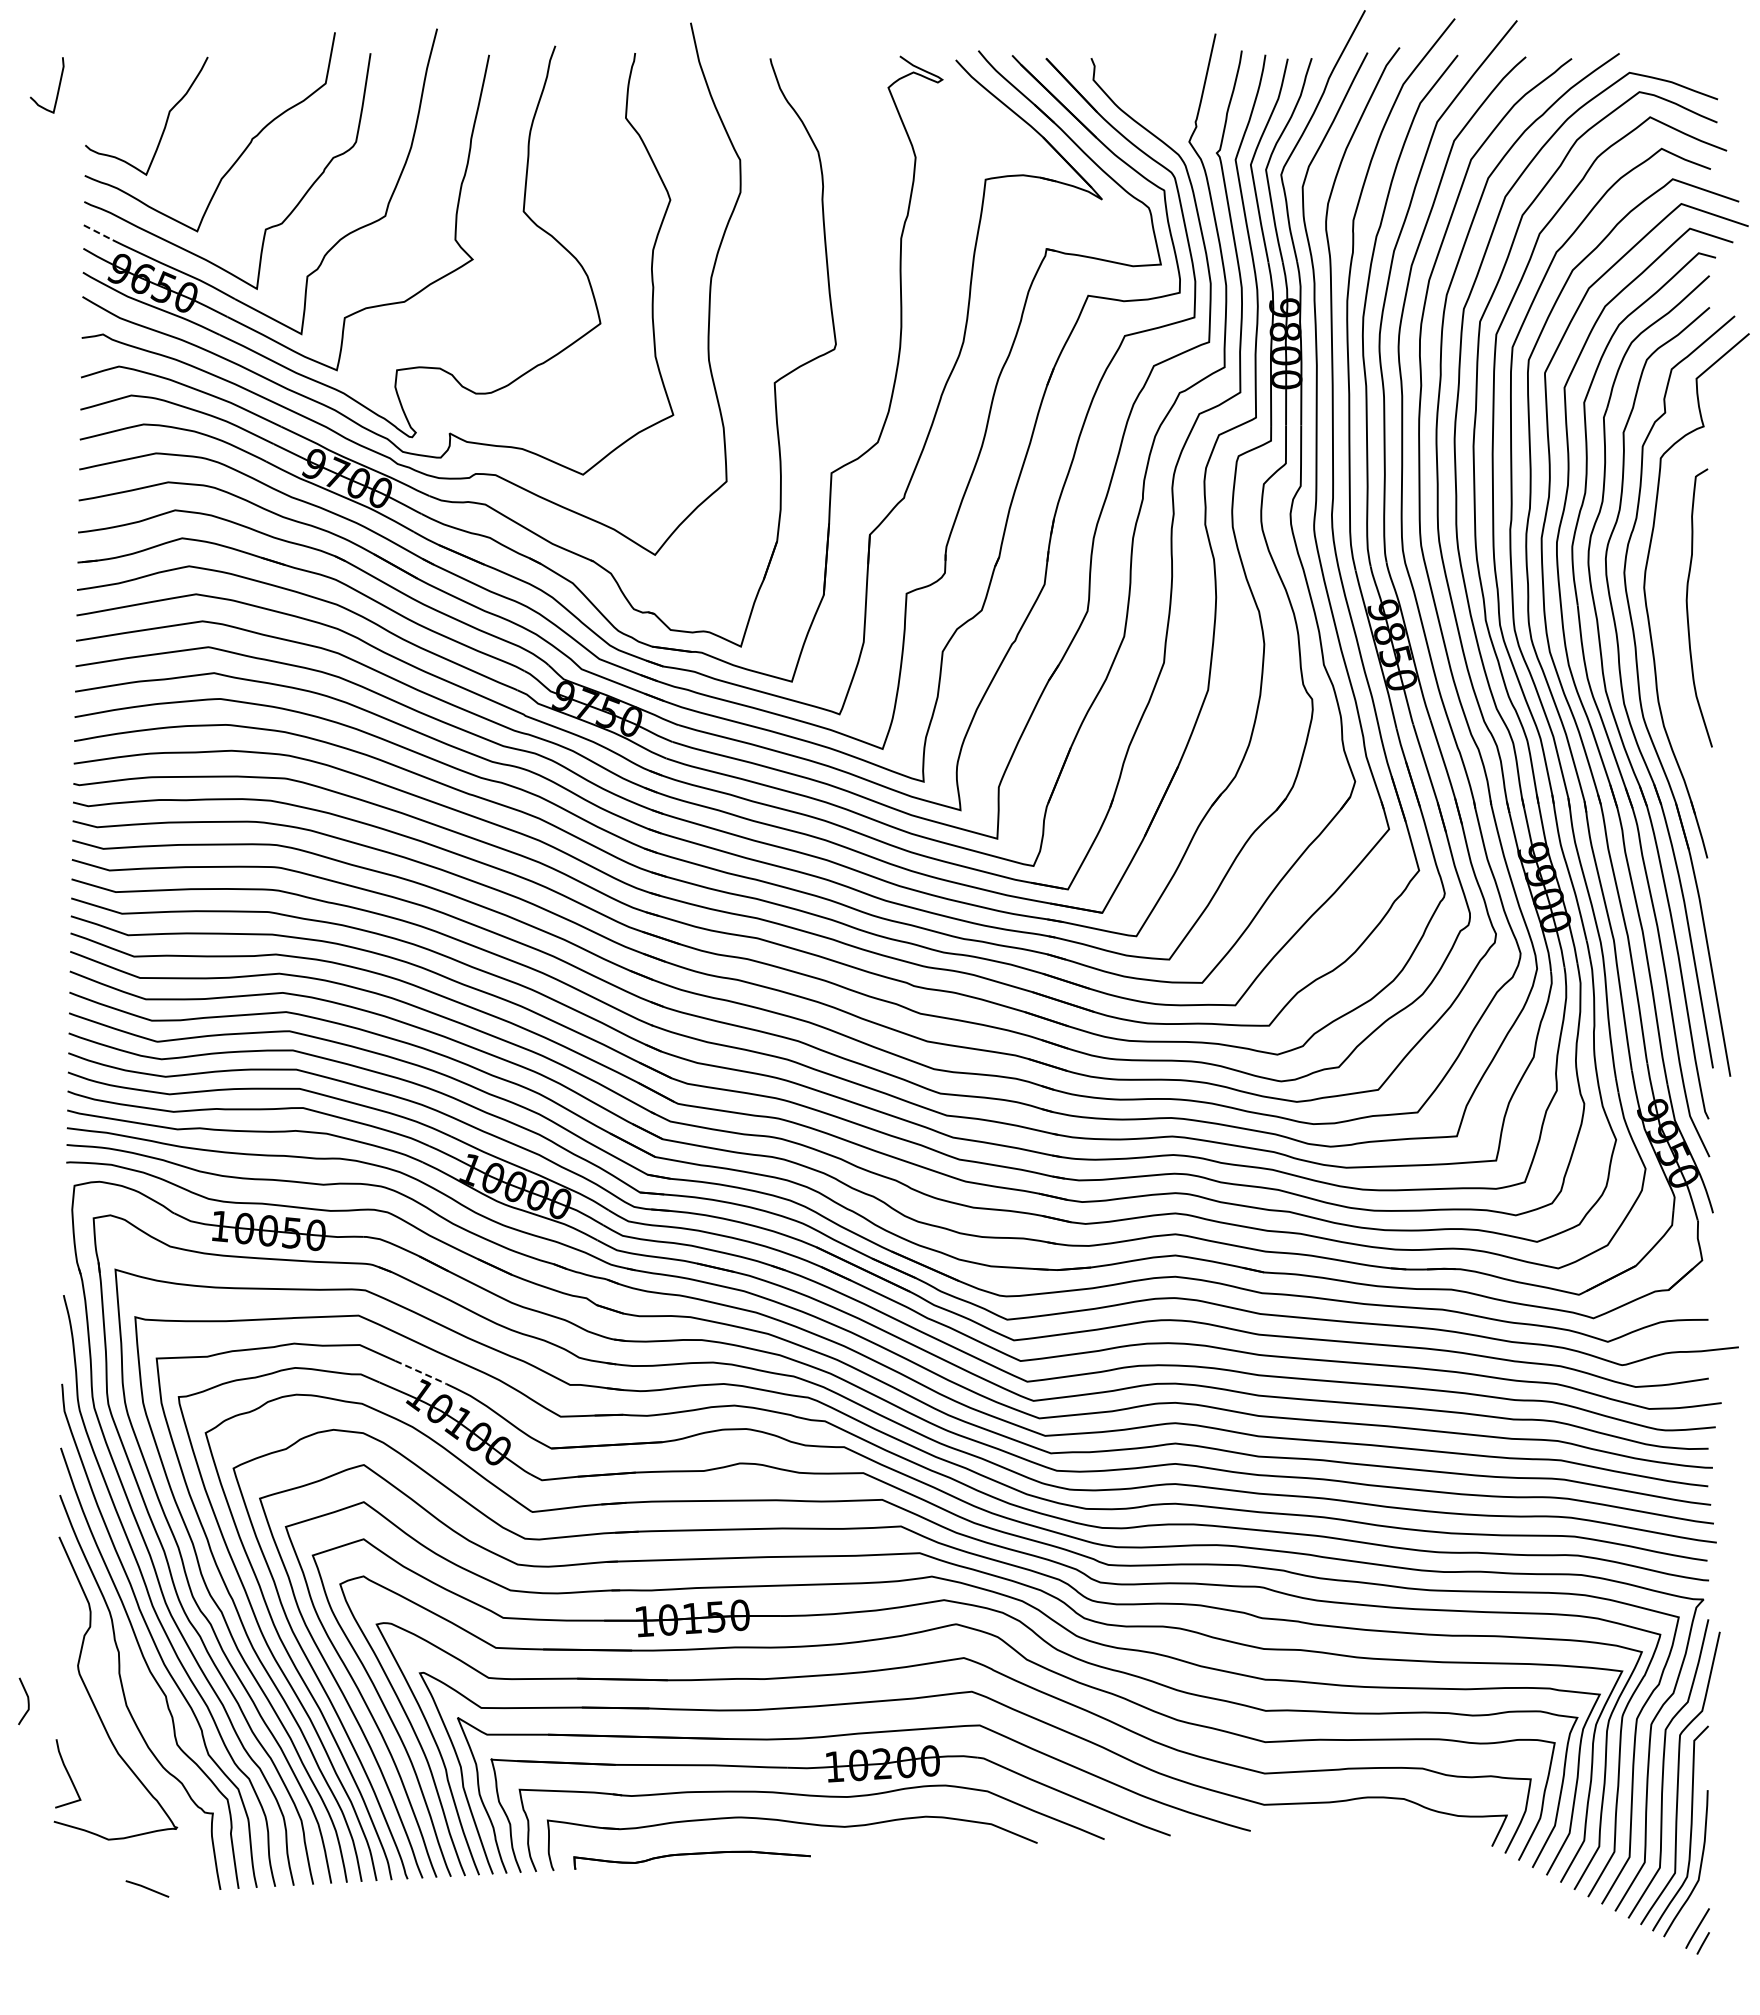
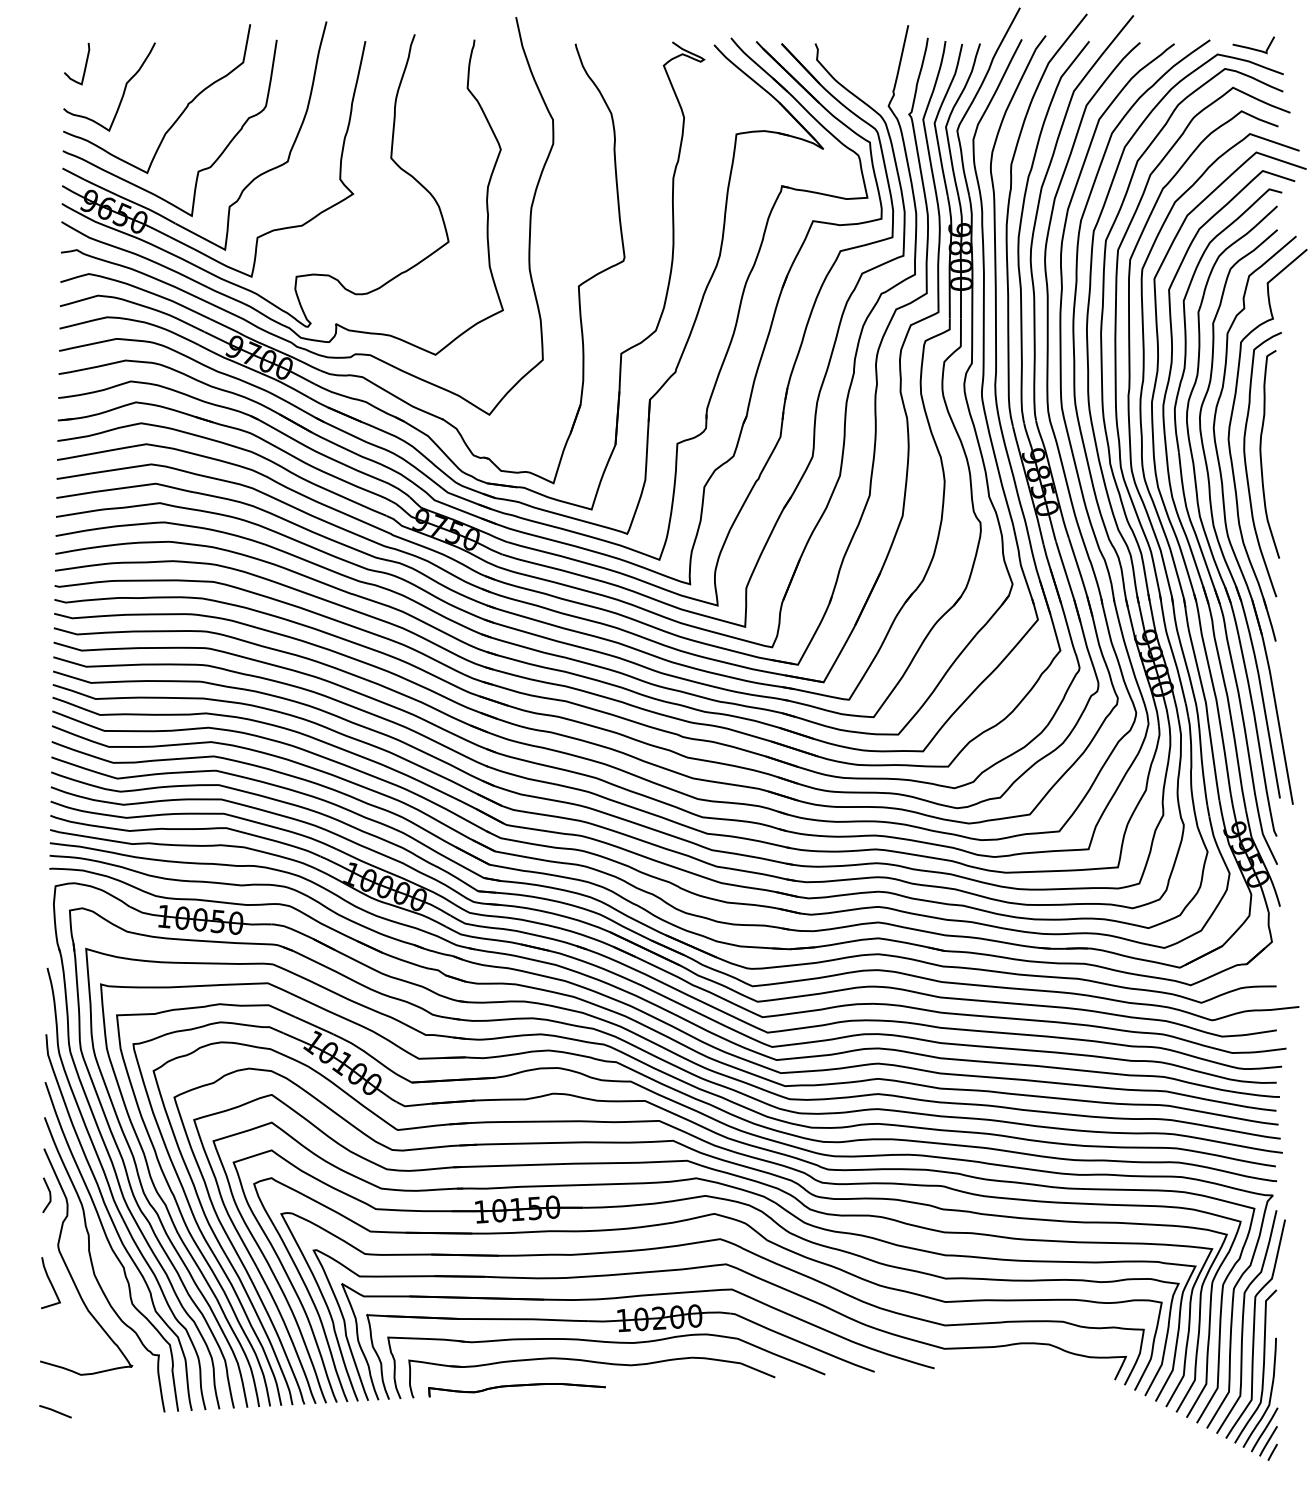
curve: (1677, 64) -> (1253, 48), added
curve: (57, 89) -> (84, 66), moved
line: (98, 233) -> (73, 174), dashed -> solid
curve: (1668, 624) -> (1246, 466), added
line: (421, 1372) -> (314, 1025), dashed -> solid
curve: (27, 1701) -> (49, 1195), moved
curve: (68, 1773) -> (51, 1282), moved
line: (147, 1888) -> (55, 1411), moved
line: (1692, 1913) -> (1264, 1430), added

